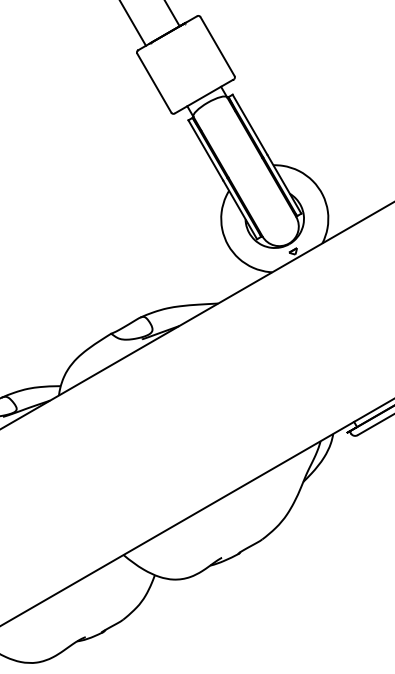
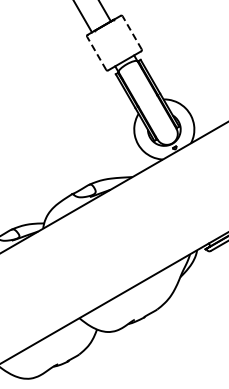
line: (216, 45) -> (131, 32), solid -> dashed
line: (153, 81) -> (96, 52), solid -> dashed

